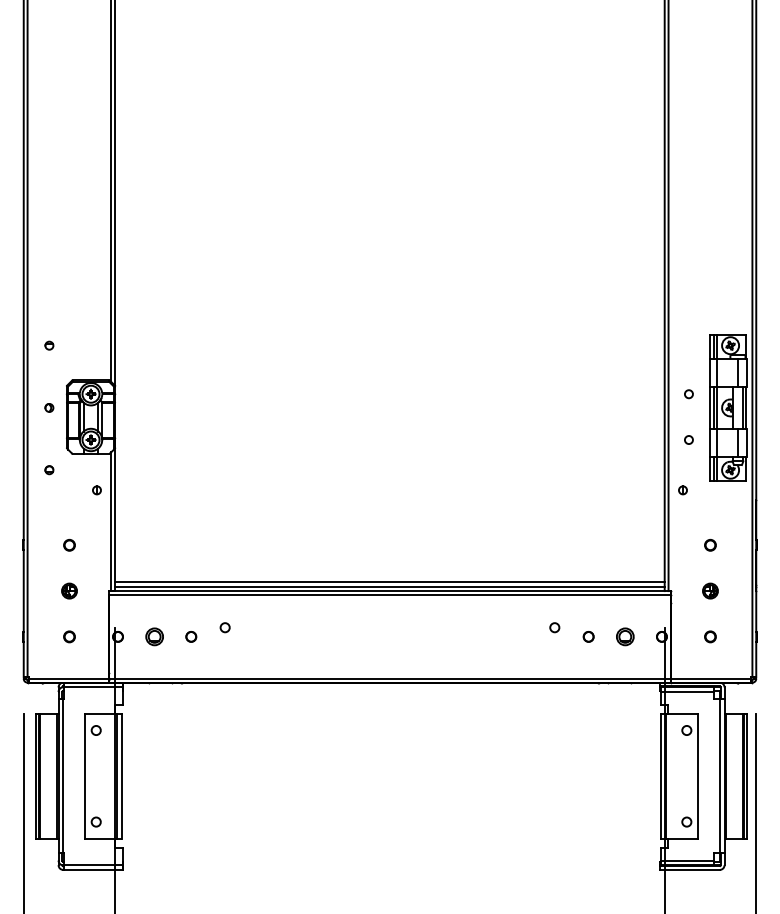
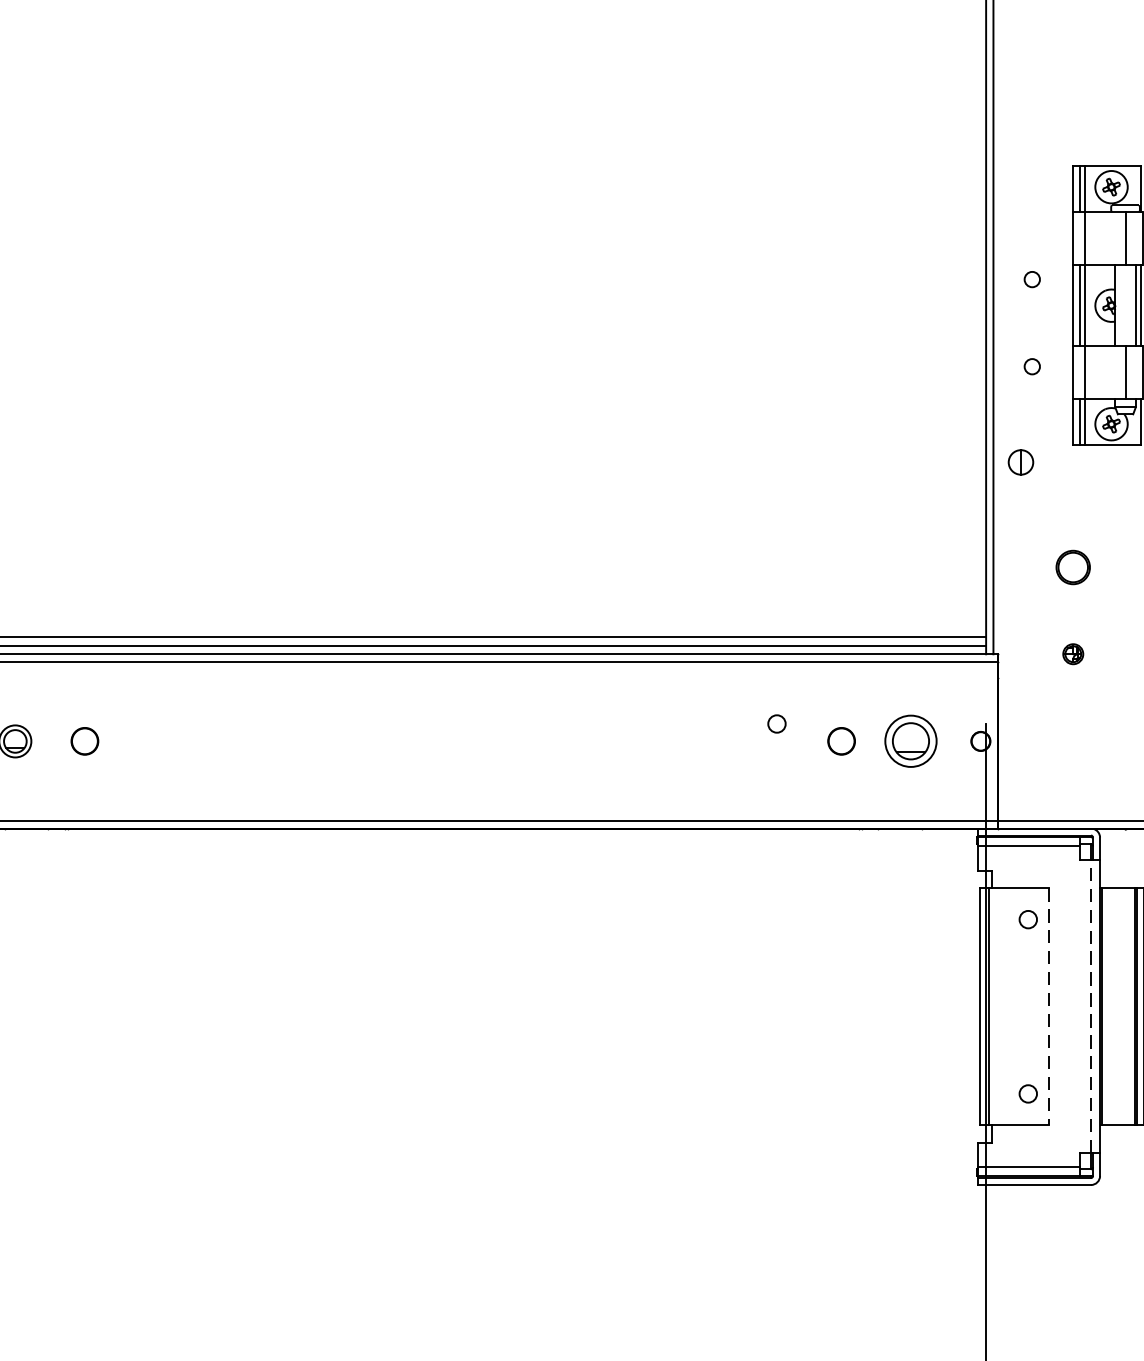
part: (682, 490) -> (1020, 462), size x1.6
part: (710, 544) -> (1073, 565), size x1.6
part: (710, 590) -> (1073, 653), size x0.7
circle: (224, 627) -> (148, 723), removed
circle: (191, 636) -> (85, 740), size x1.4
circle: (588, 636) -> (841, 740), size x1.4
part: (625, 636) -> (911, 740), size x1.6
part: (710, 636) -> (1073, 740), removed
line: (697, 776) -> (1048, 1007), solid -> dashed
line: (719, 776) -> (1090, 1007), solid -> dashed

